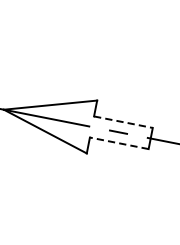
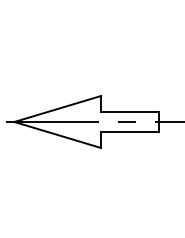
line: (122, 122) -> (129, 111), dashed -> solid
line: (118, 143) -> (129, 132), dashed -> solid

